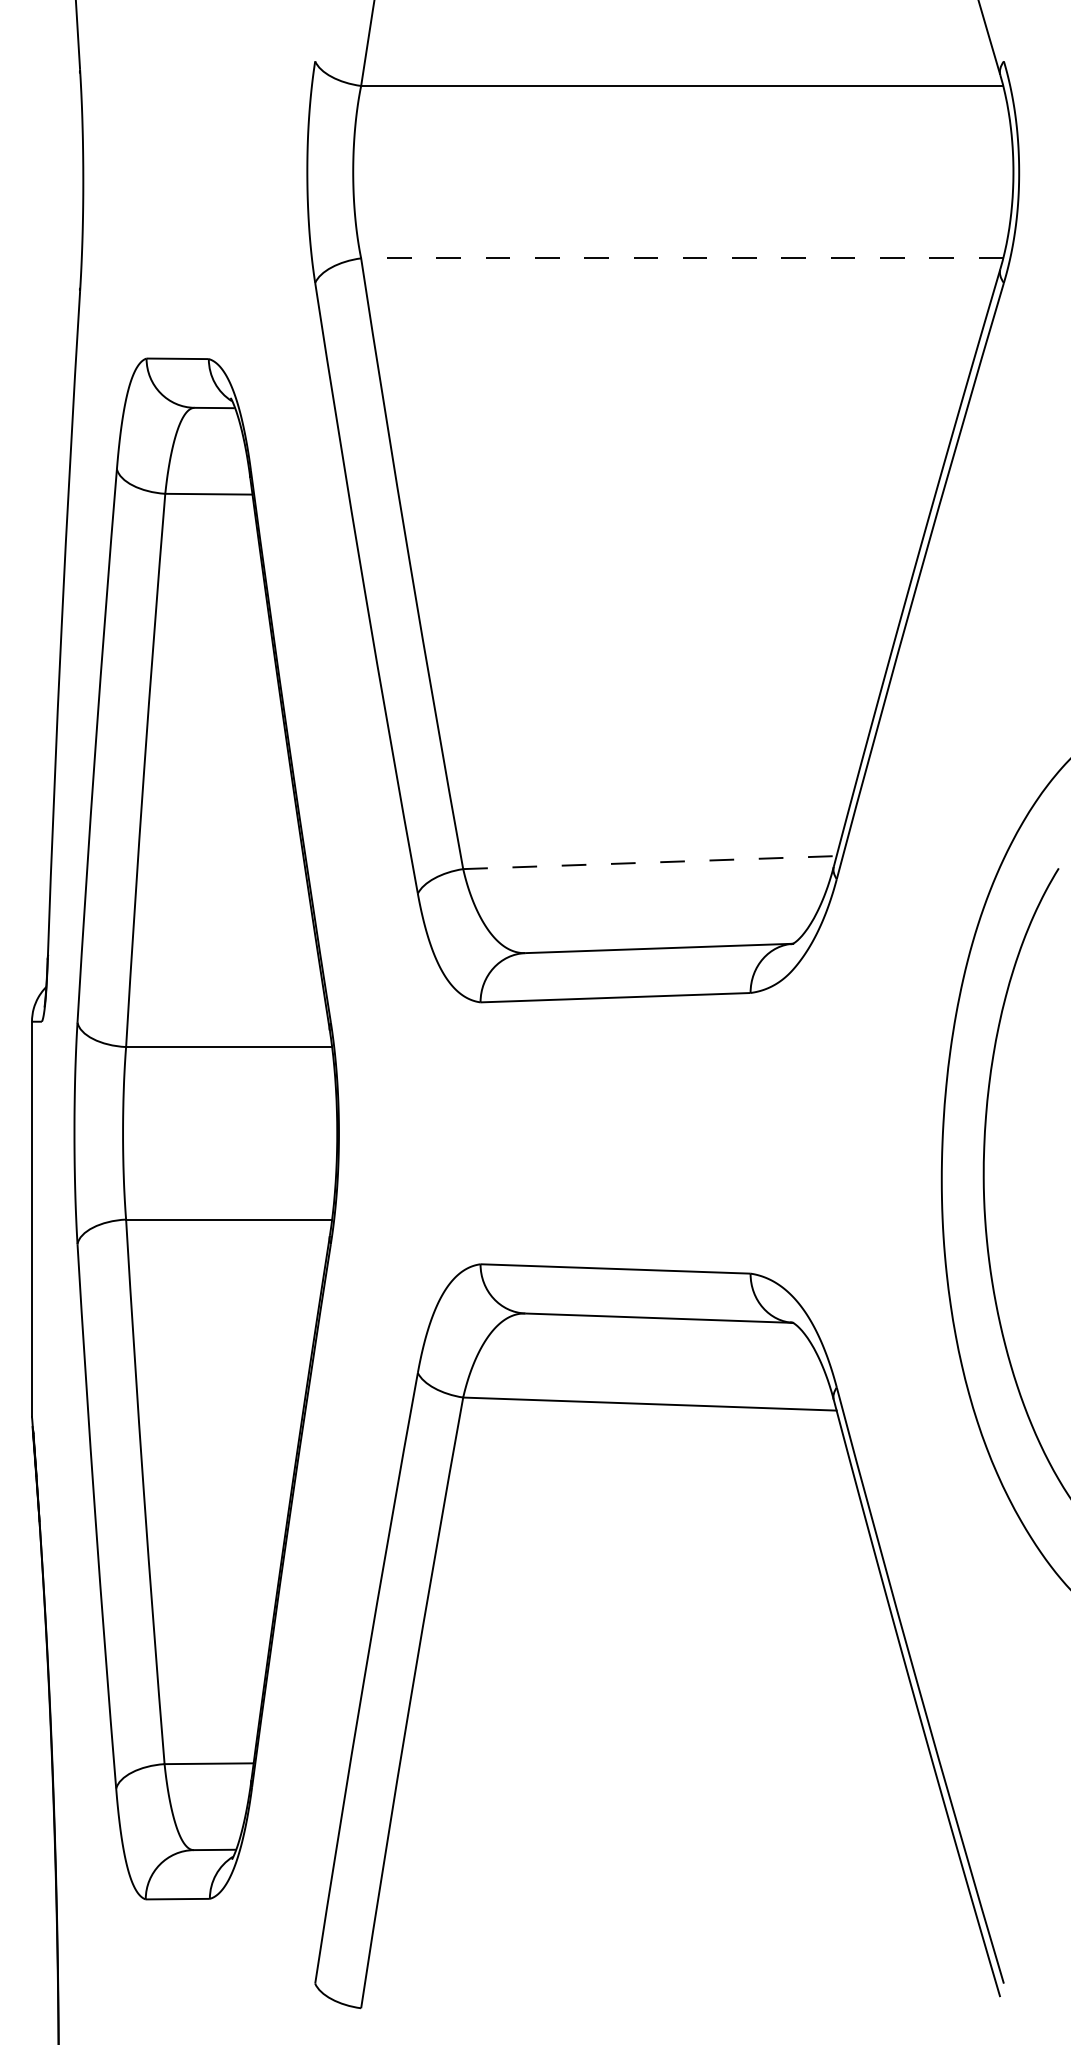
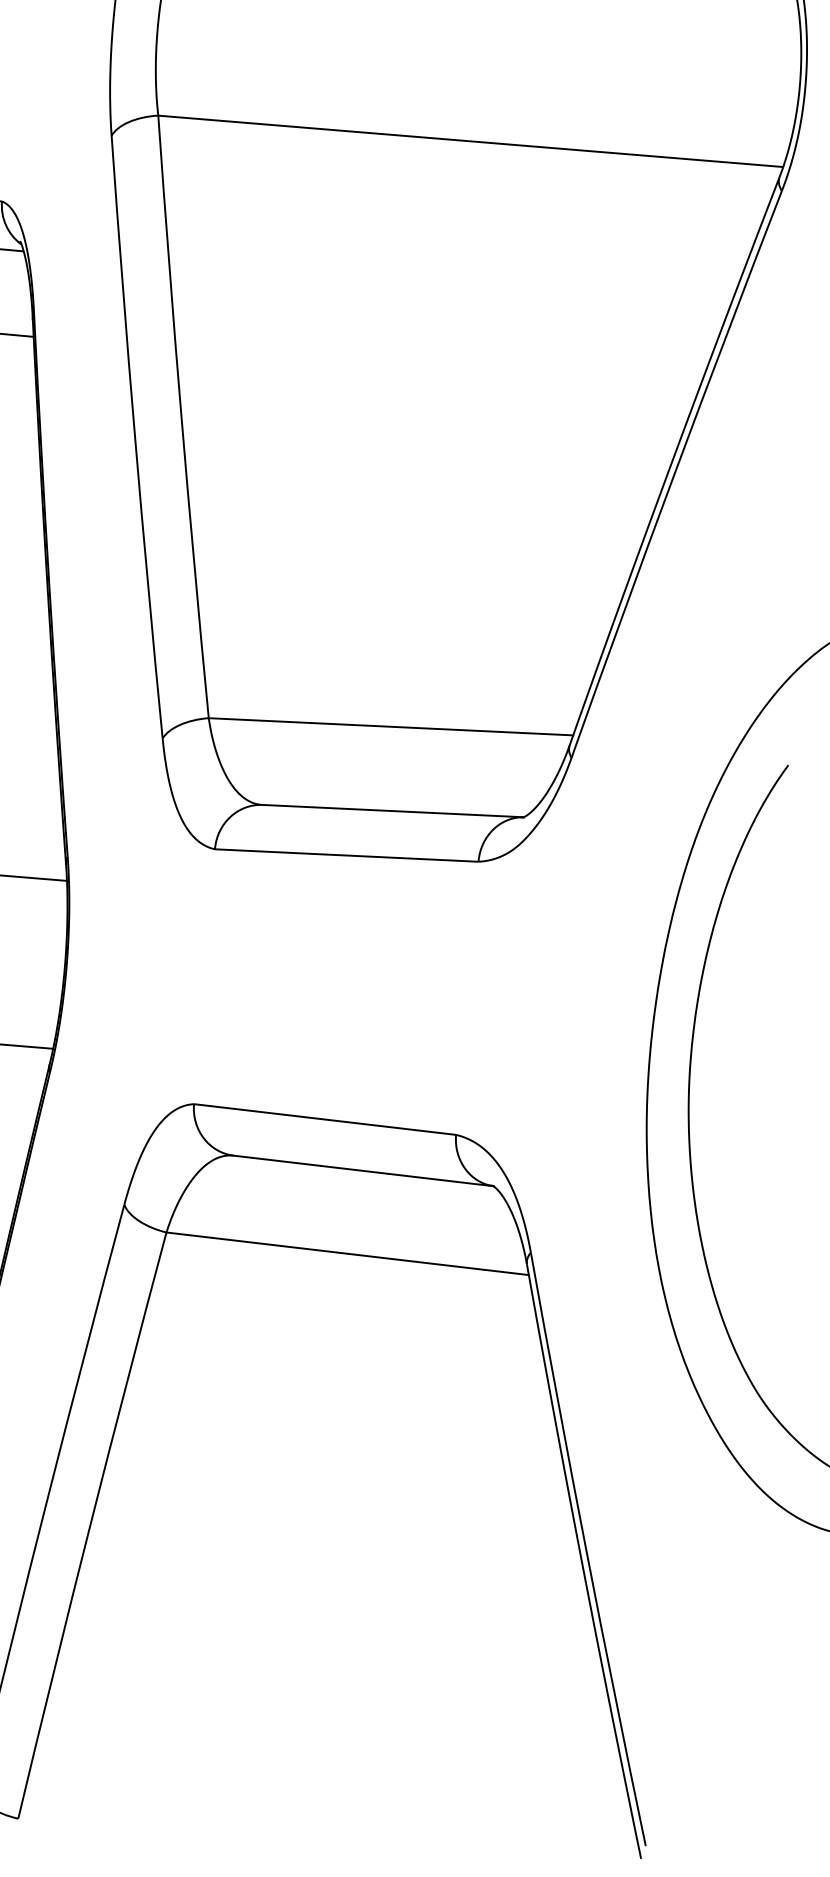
line: (682, 258) -> (471, 141), dashed -> solid
line: (649, 862) -> (390, 726), dashed -> solid

